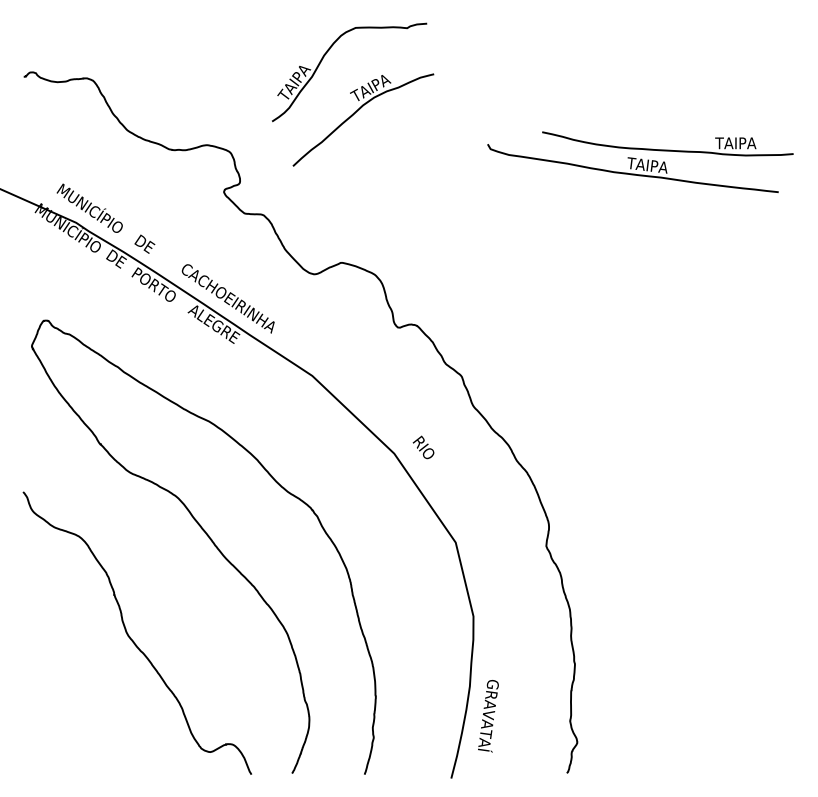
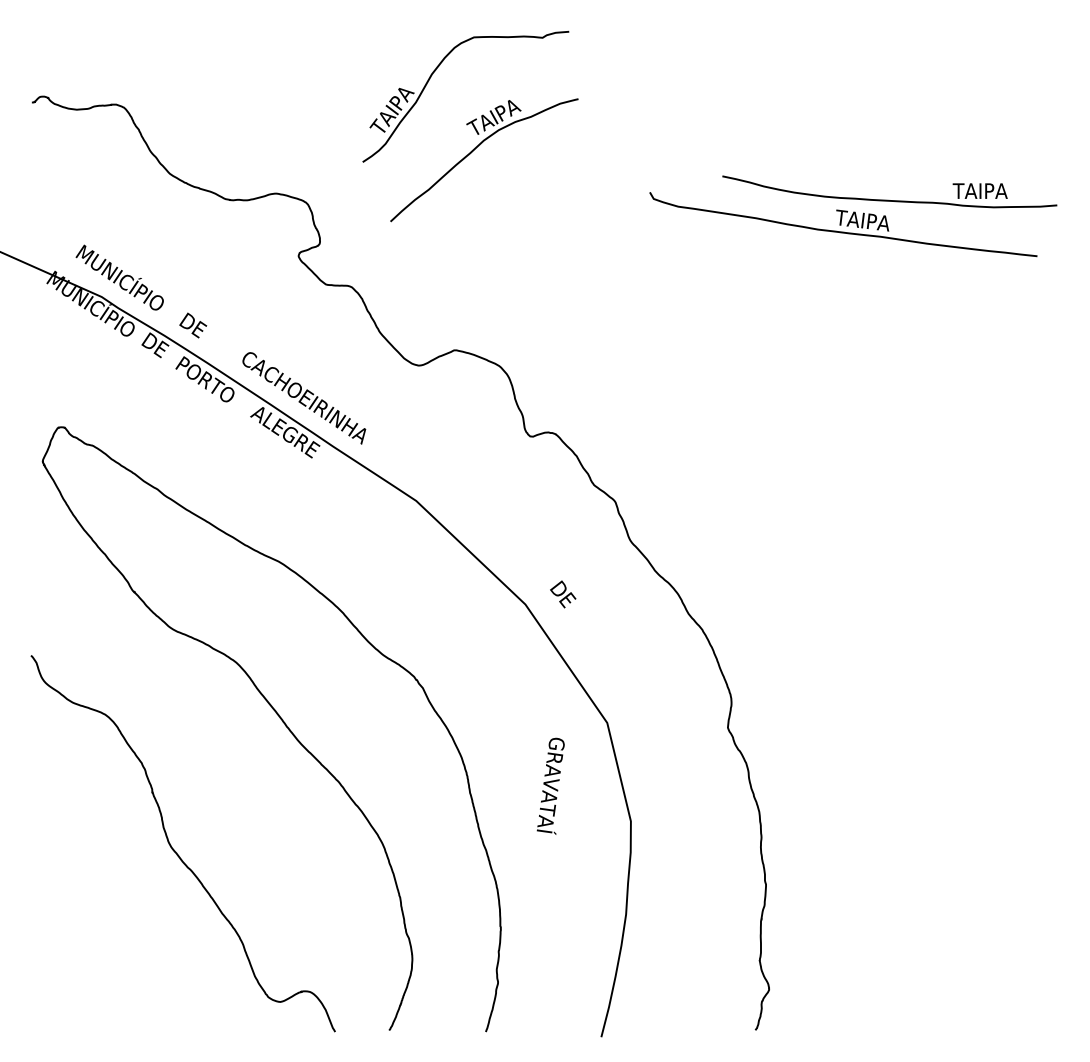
text: (423, 449) -> (564, 598), RIO -> DE
text: (488, 715) -> (550, 785), moved

